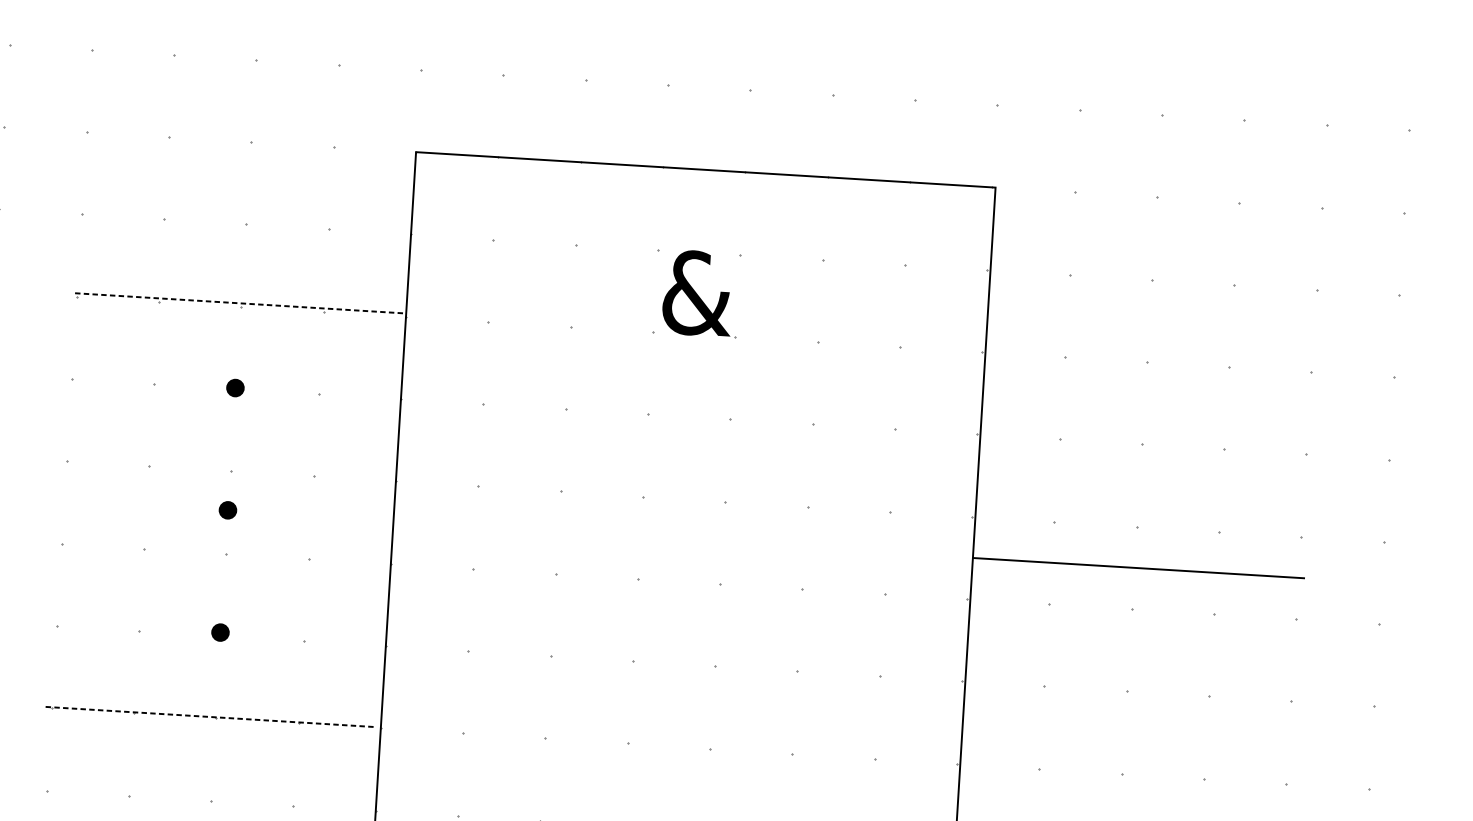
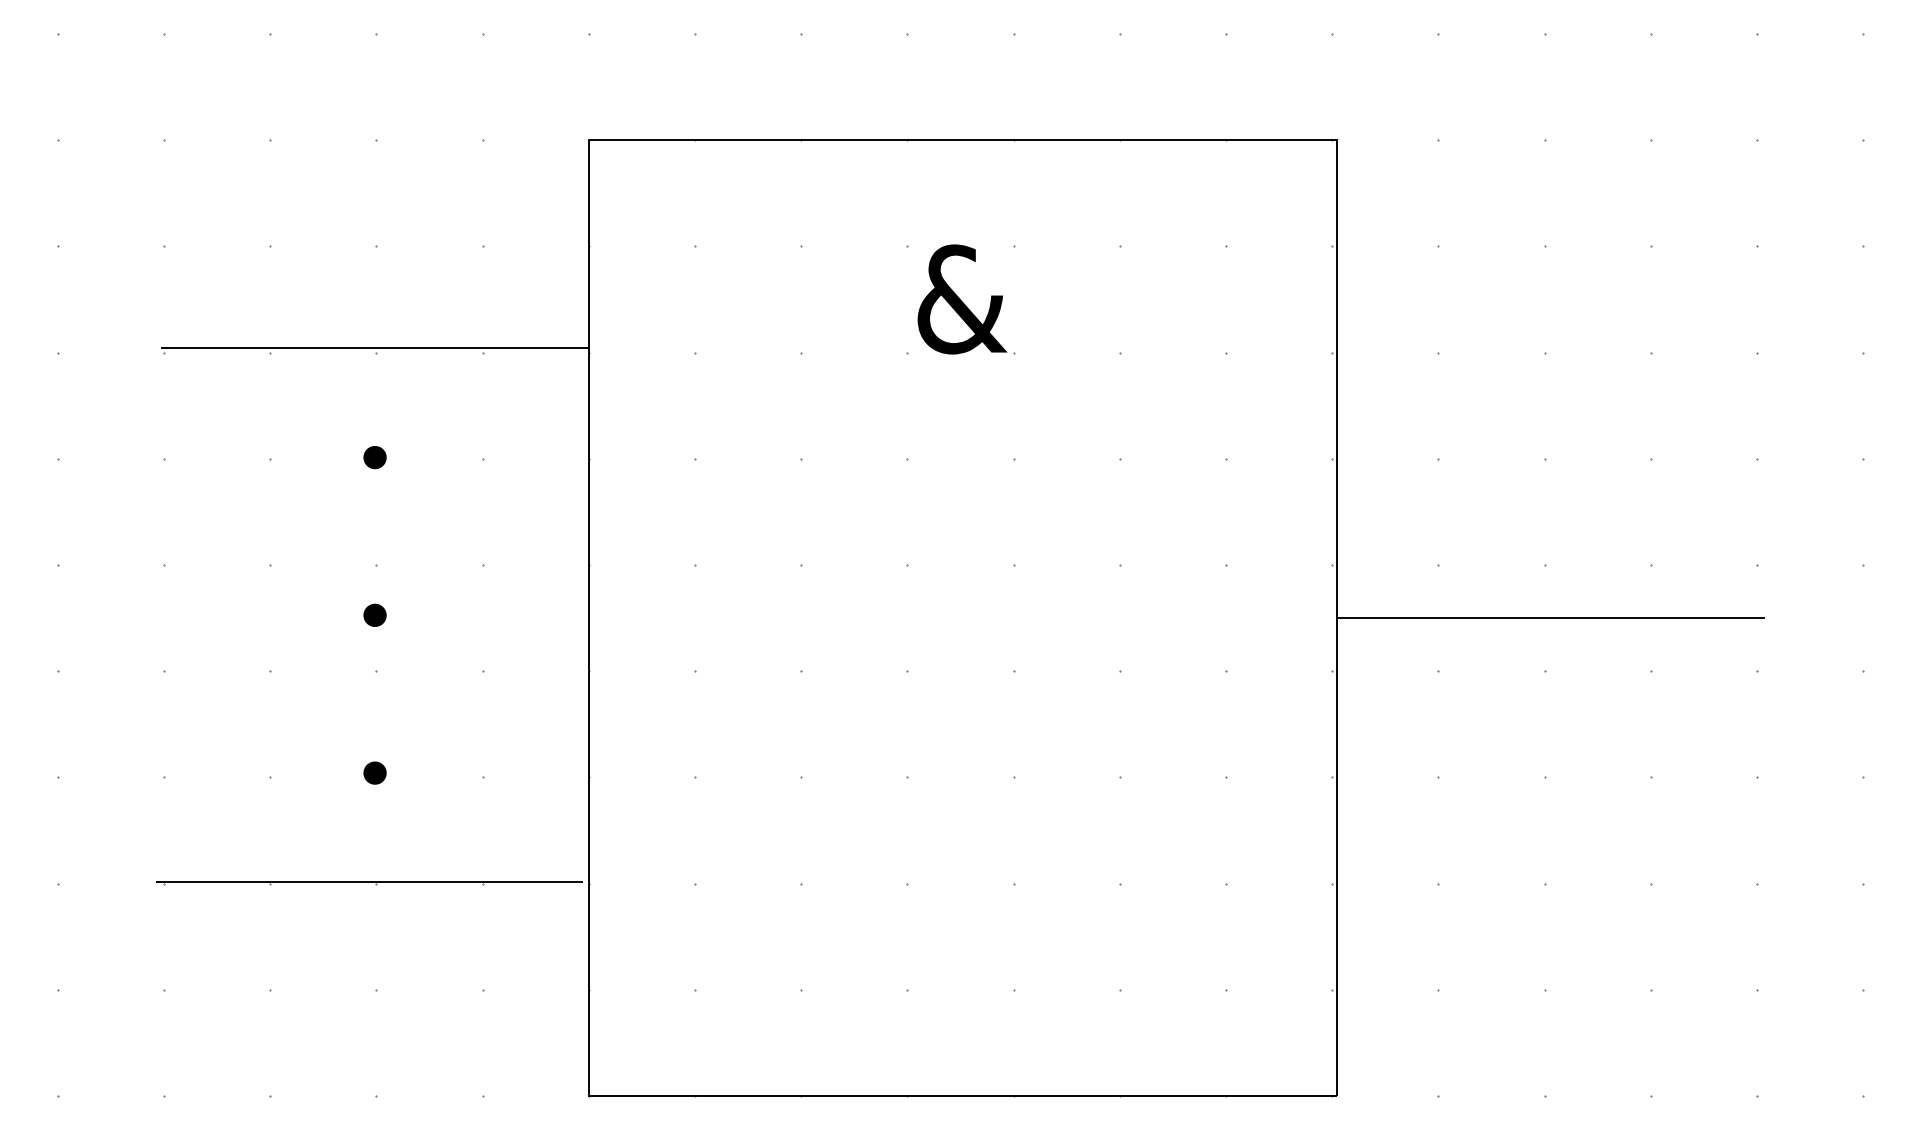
line: (240, 303) -> (375, 348), dashed -> solid
line: (210, 717) -> (369, 882), dashed -> solid

